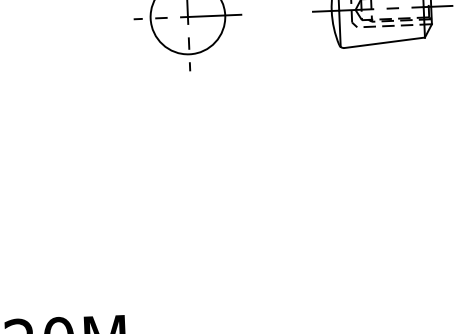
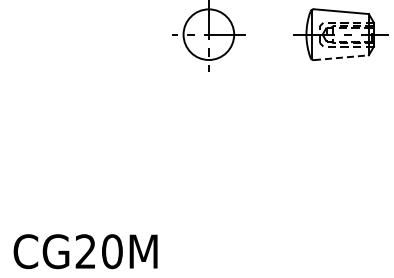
line: (384, 42) -> (341, 57), solid -> dashed

